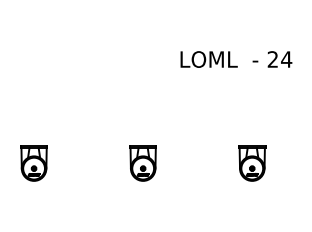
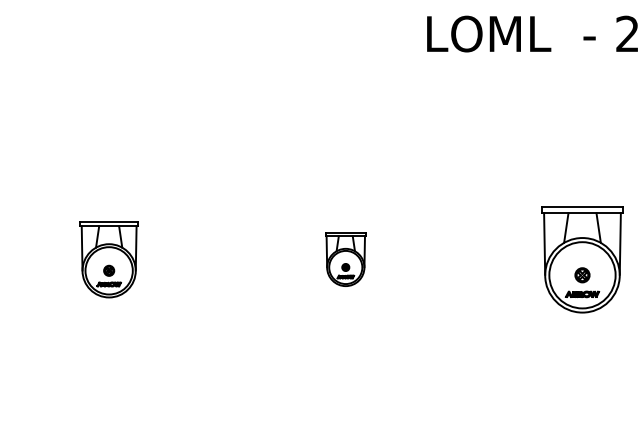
part: (142, 163) -> (344, 259), size x0.7
part: (252, 163) -> (583, 259), size x1.4

